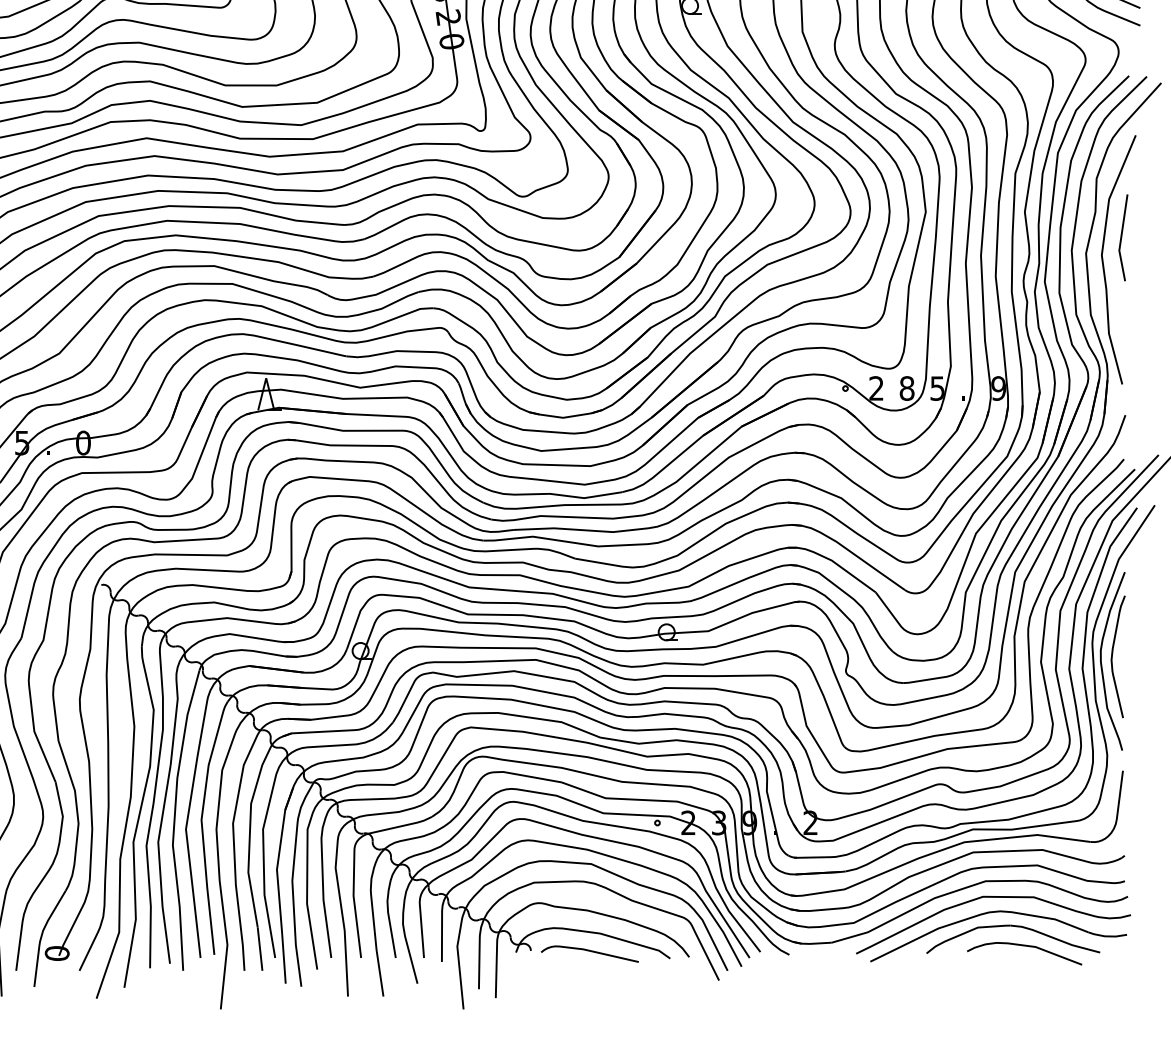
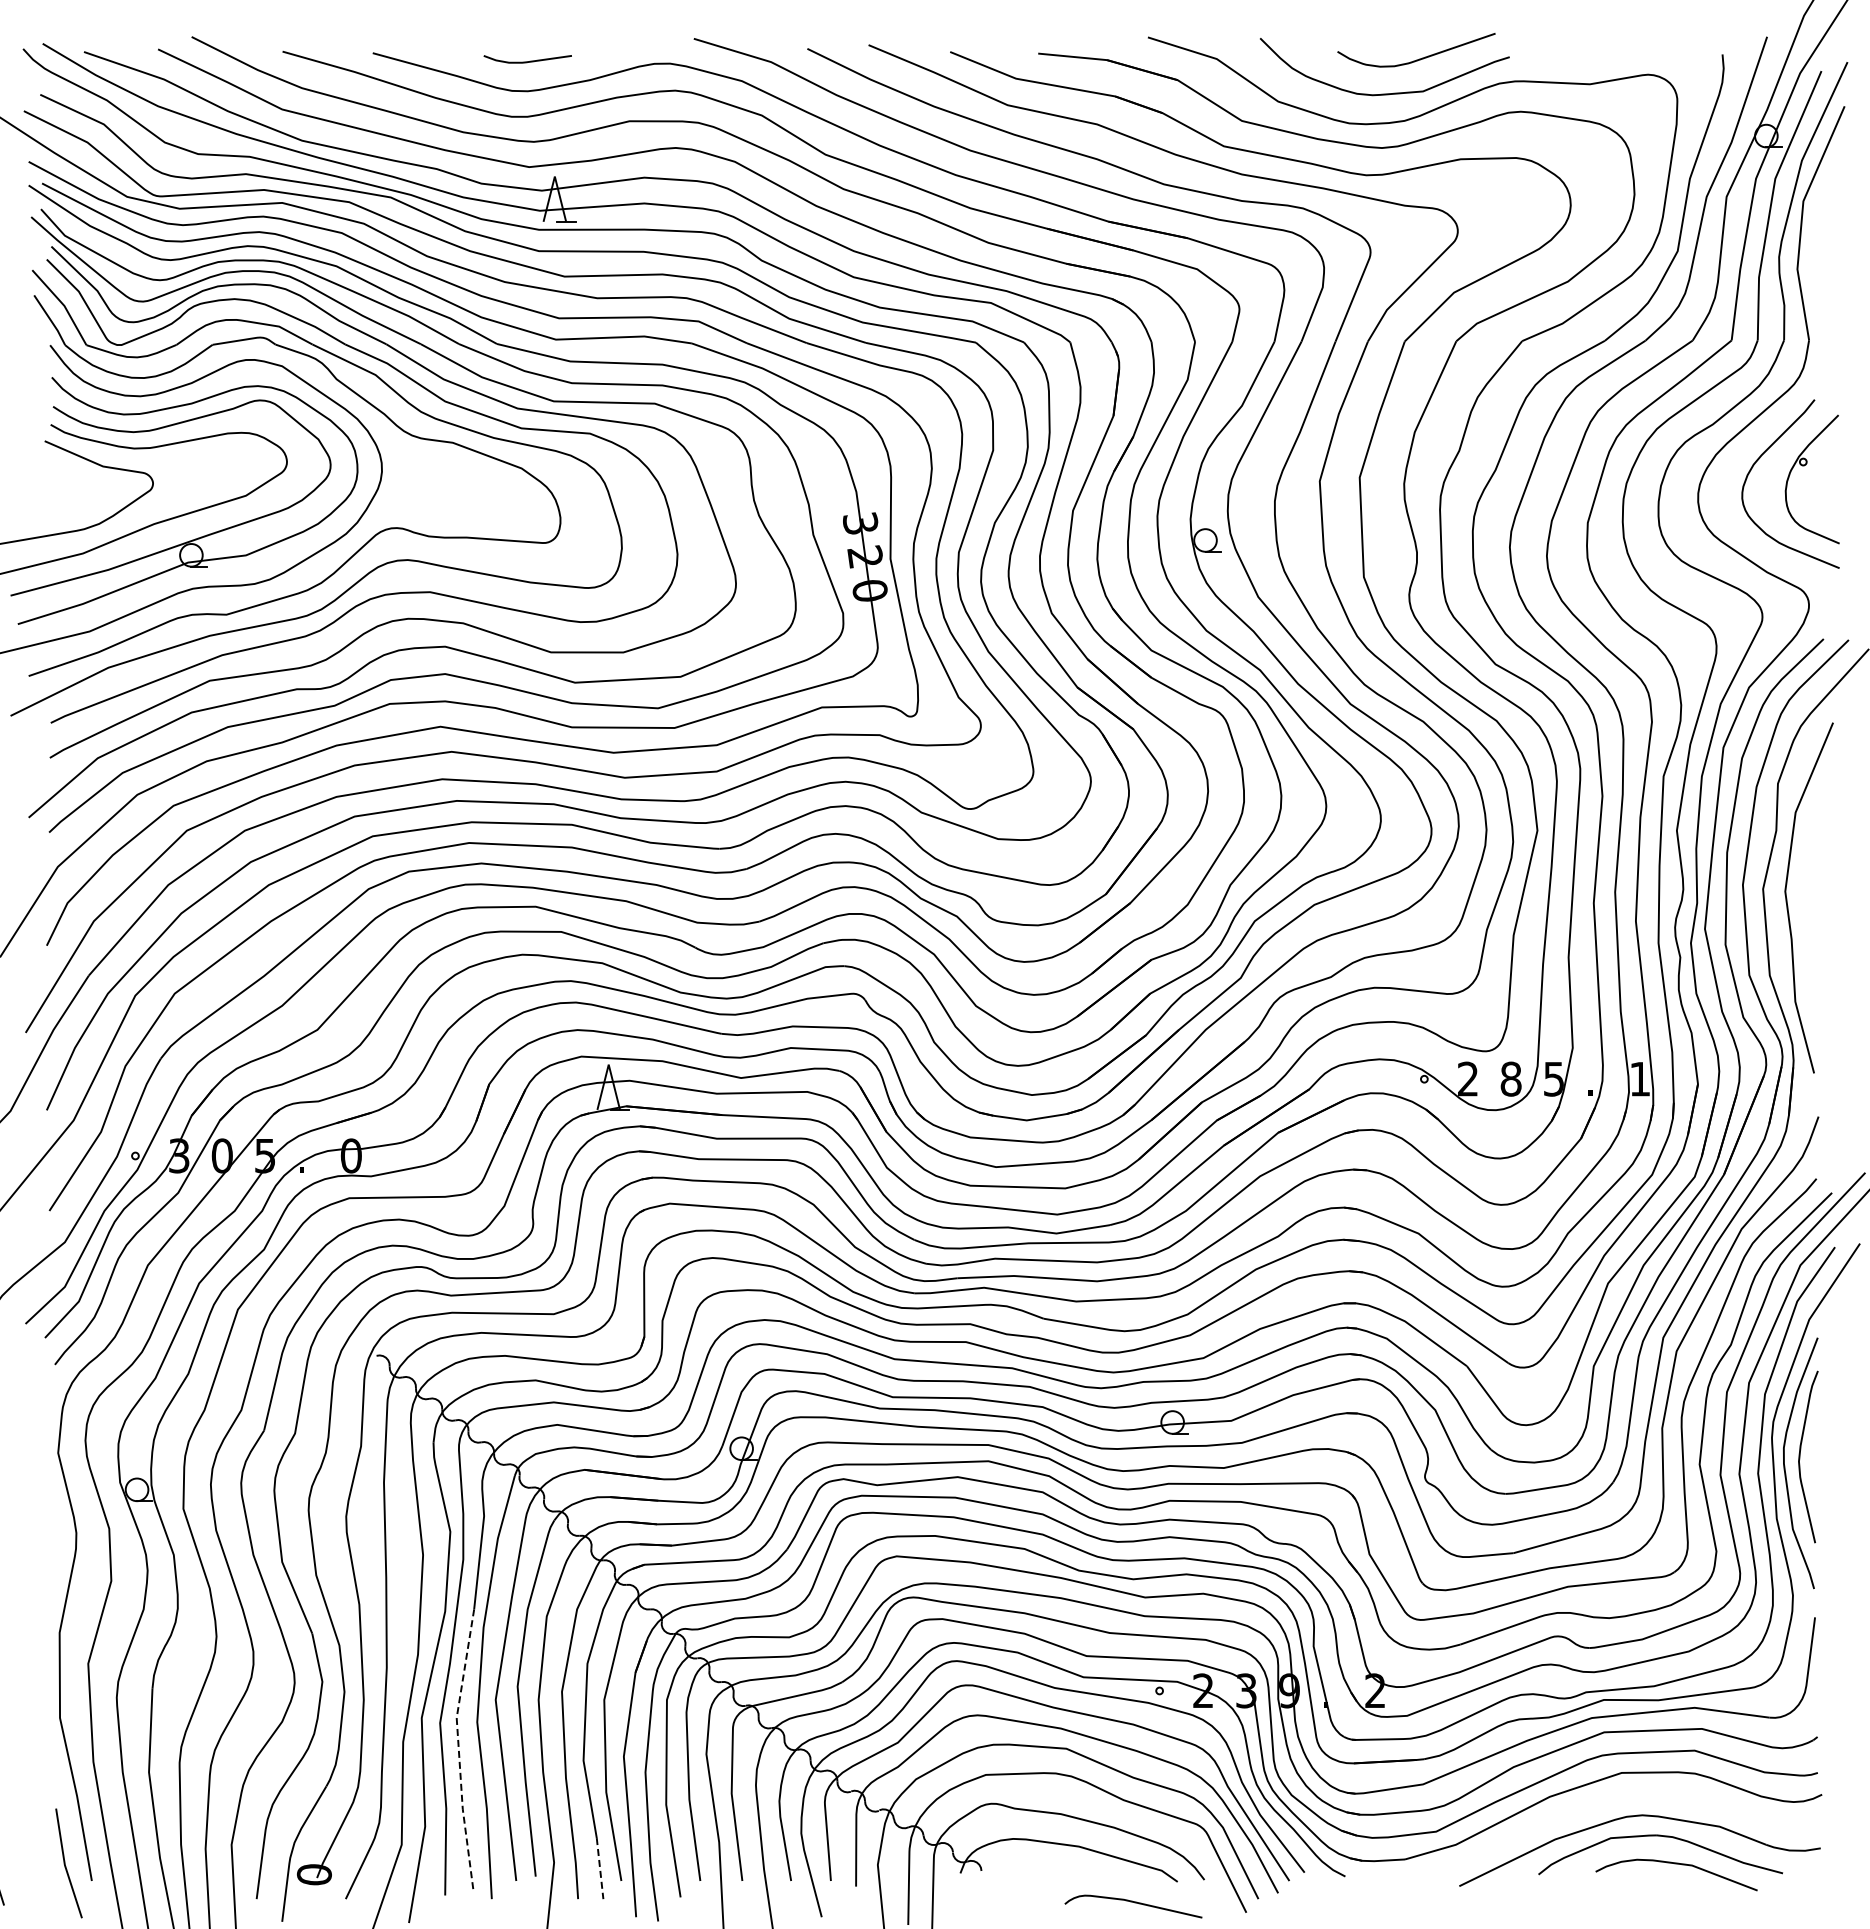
line: (1121, 237) -> (1813, 866), removed
text: (998, 388) -> (1639, 1078), 9 -> 1
line: (159, 863) -> (458, 1748), solid -> dashed
curve: (993, 897) -> (1632, 1795), removed
line: (260, 949) -> (600, 1868), solid -> dashed
curve: (590, 951) -> (1134, 1903), moved

